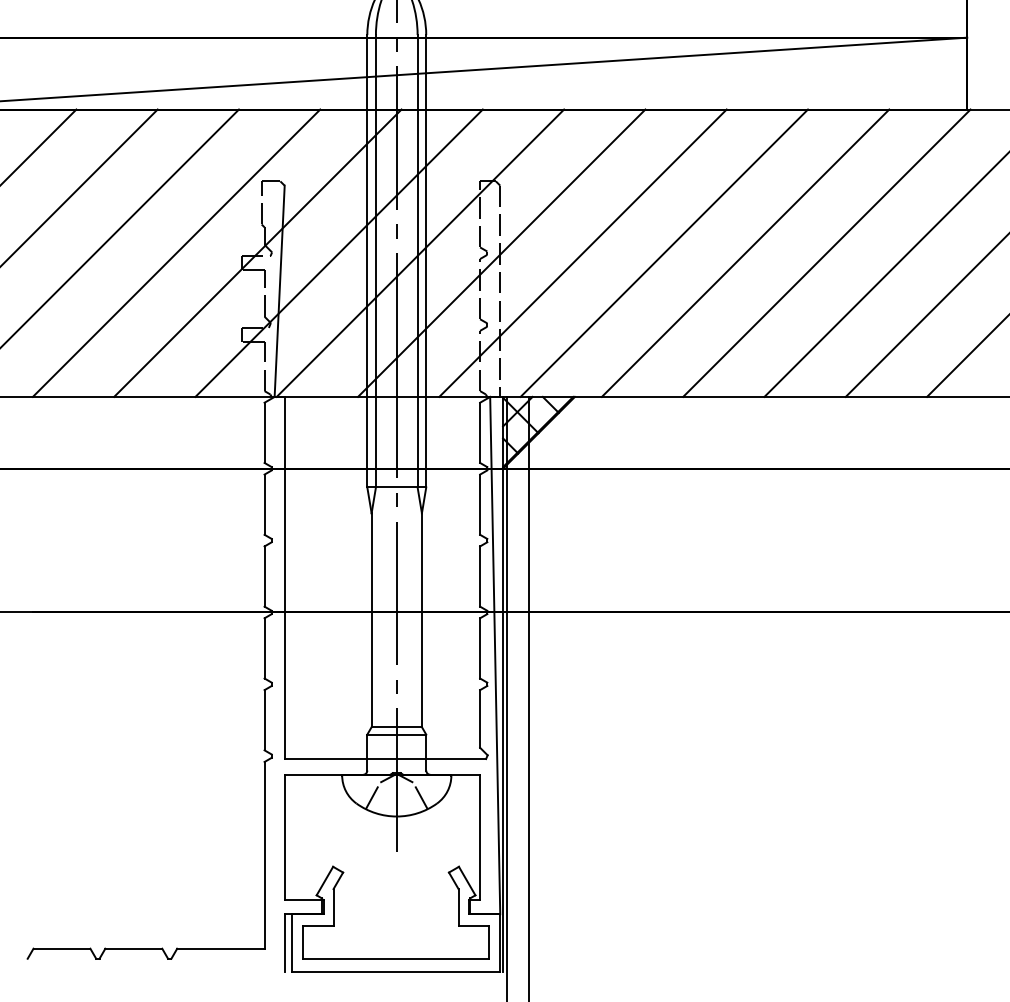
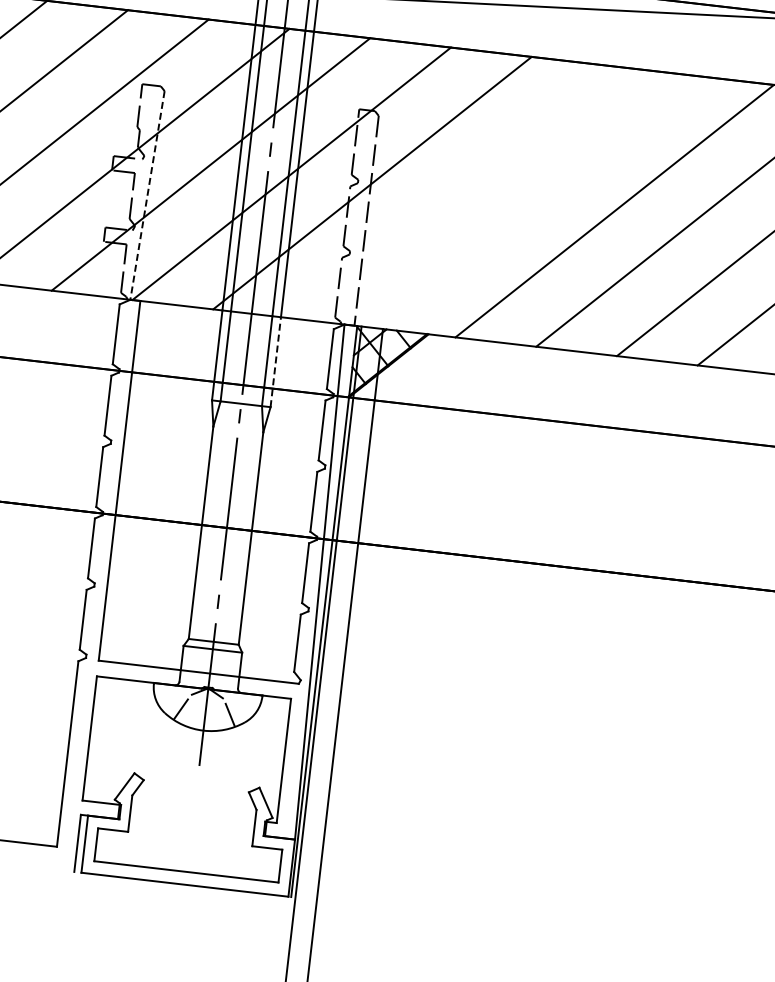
line: (582, 252) -> (452, 191), removed
line: (664, 252) -> (534, 201), removed
line: (279, 291) -> (147, 195), solid -> dashed
line: (426, 441) -> (276, 361), solid -> dashed

